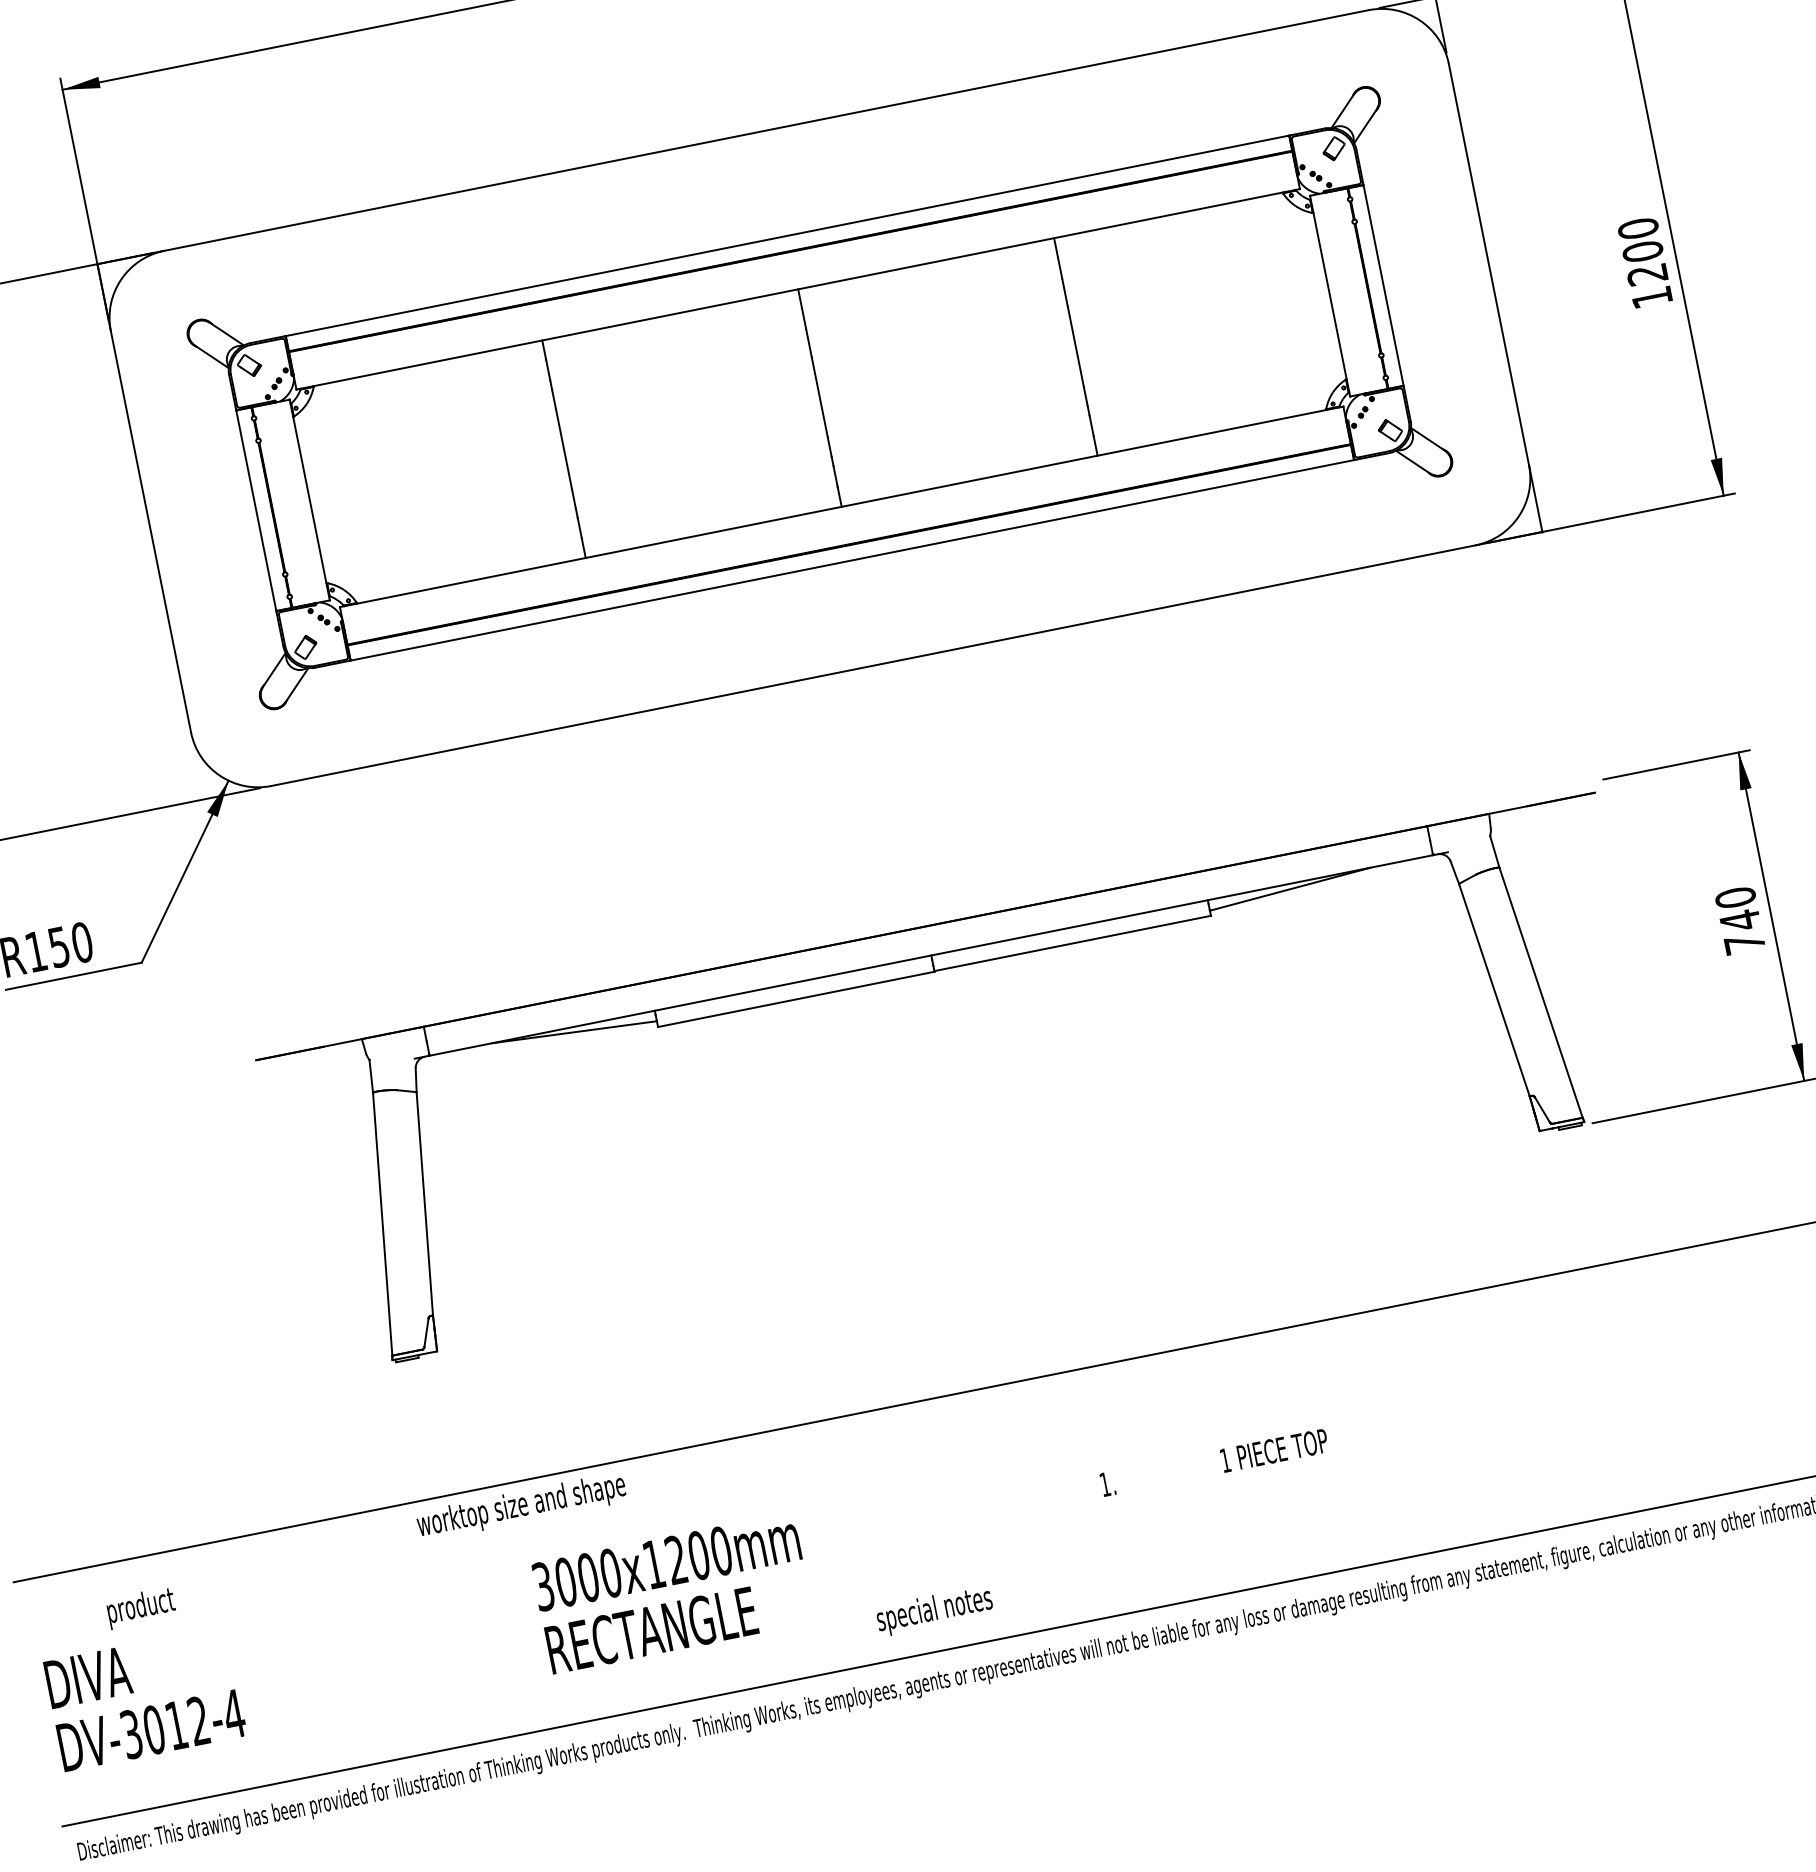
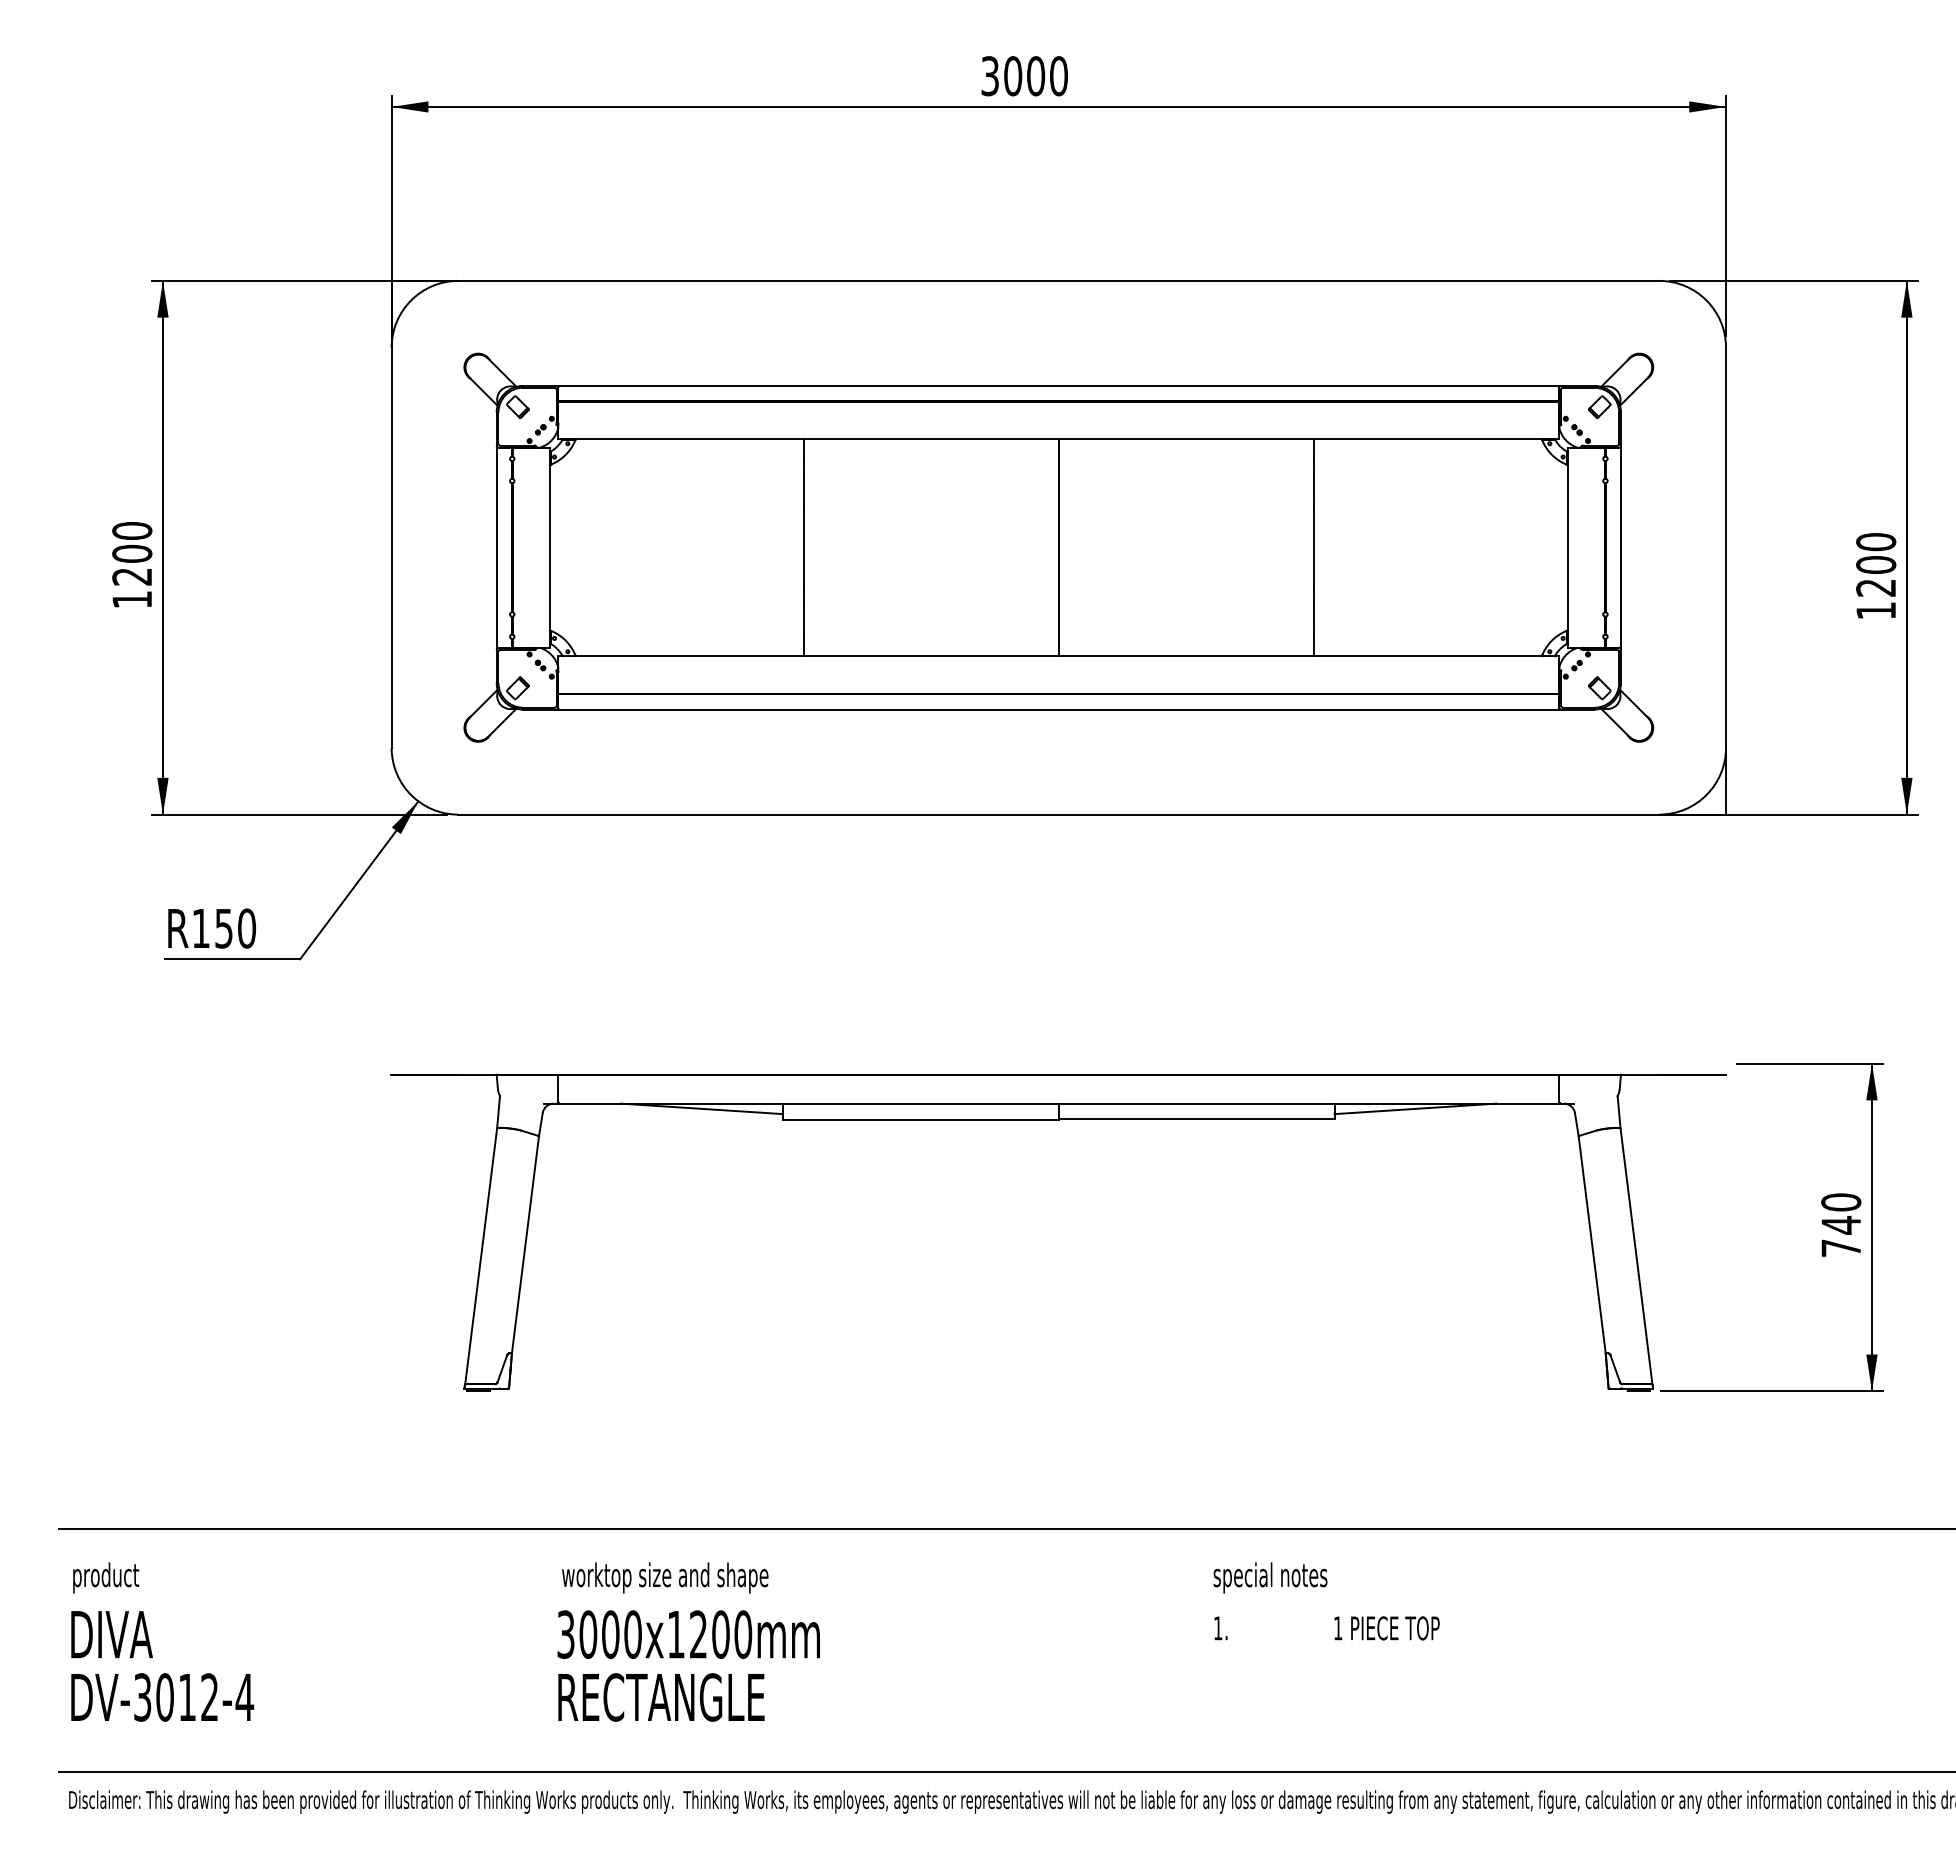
text: (1213, 1462) -> (1326, 1628), moved
text: (521, 1506) -> (665, 1577), moved
text: (141, 1607) -> (106, 1577), moved
text: (934, 1610) -> (1270, 1577), moved

